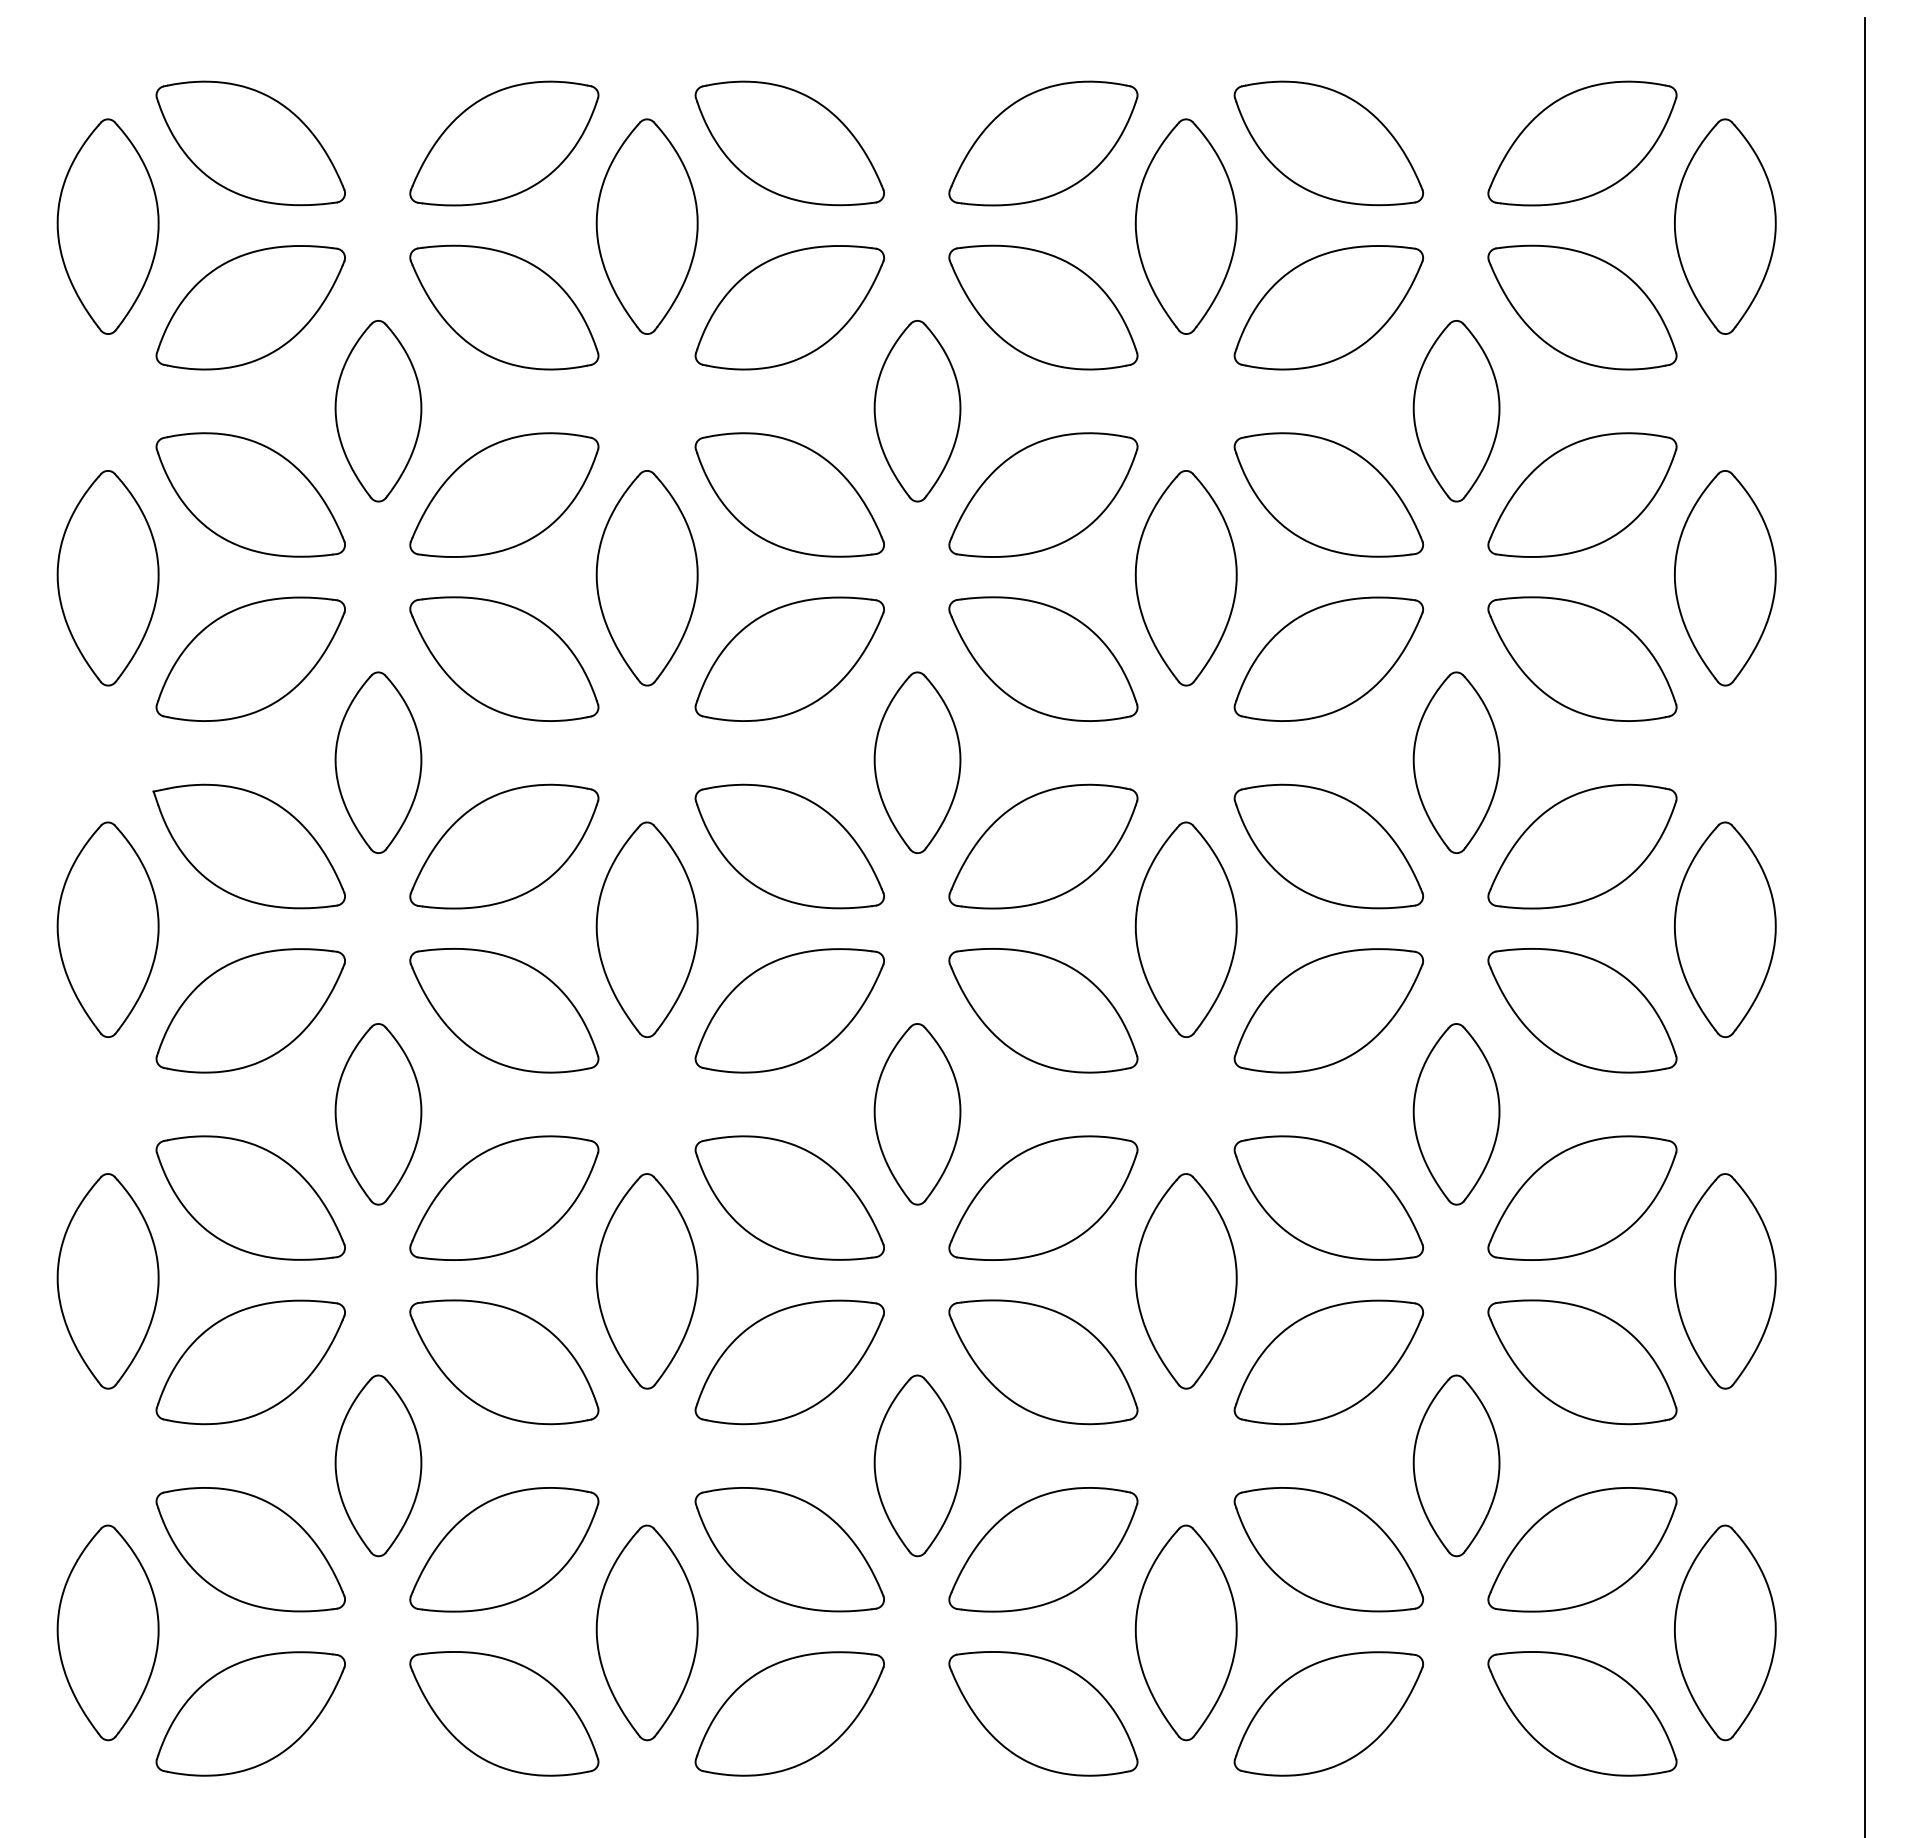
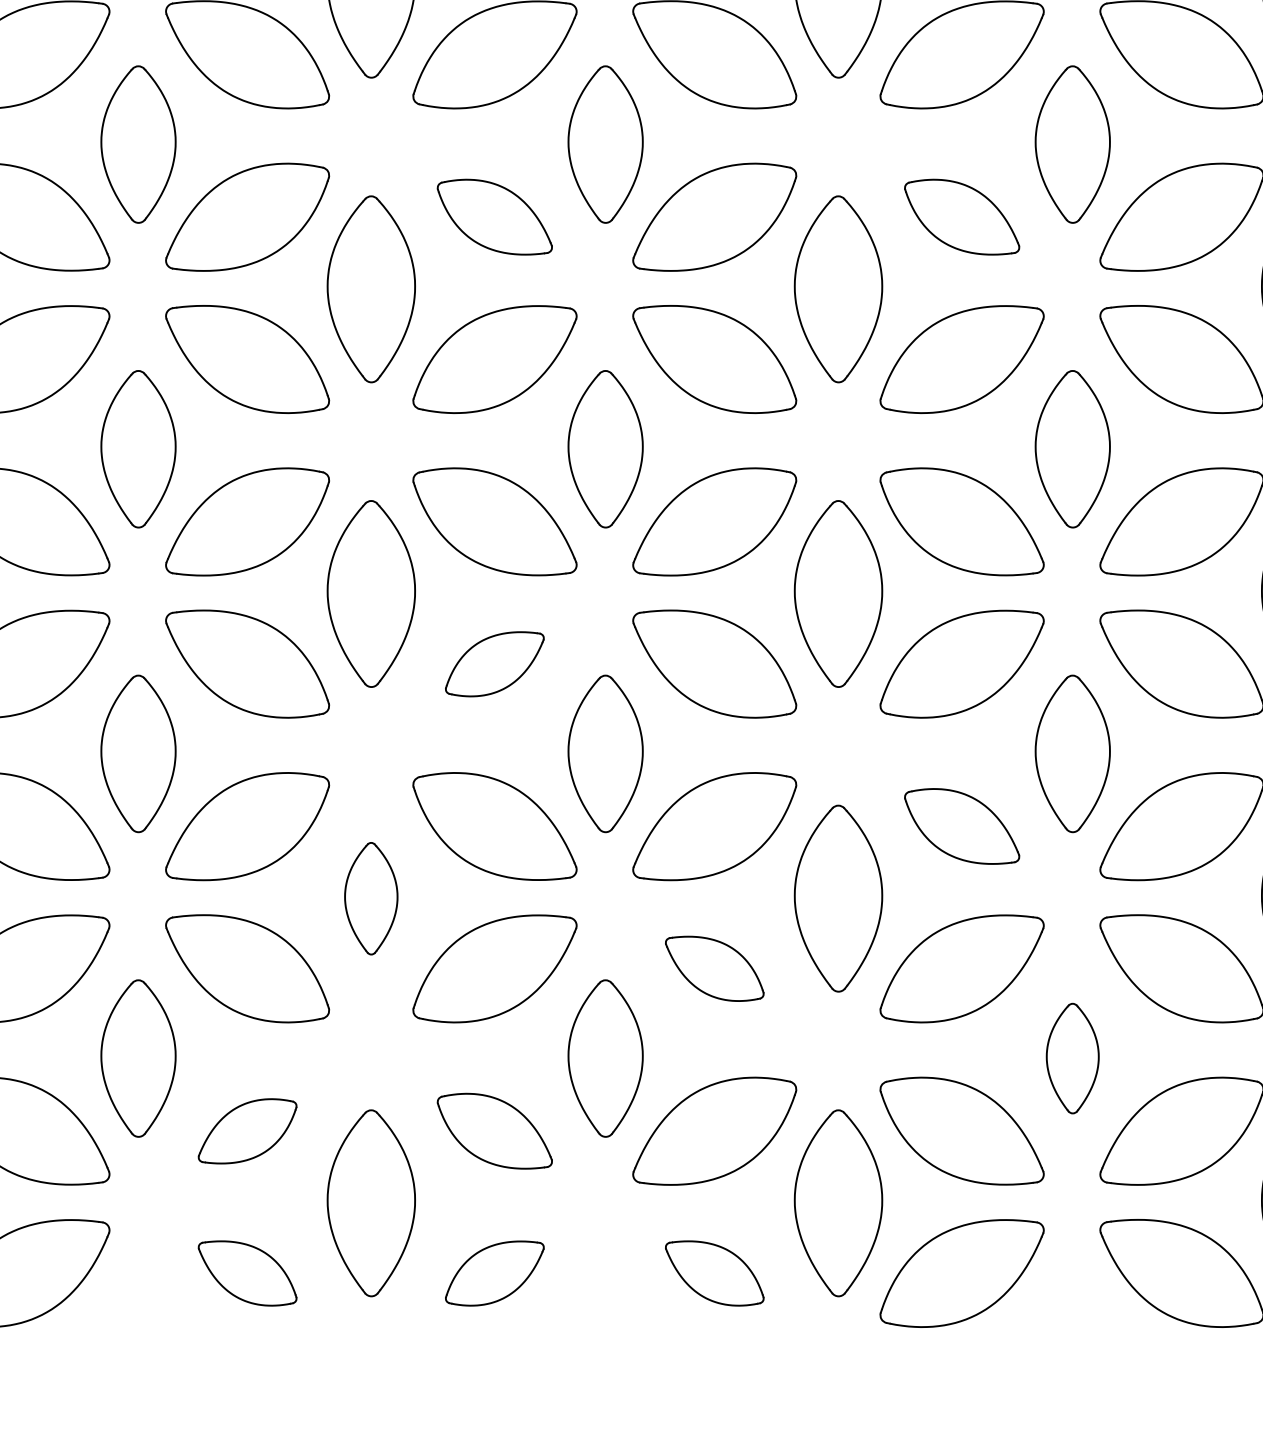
part: (789, 494) -> (494, 216), size x0.7
part: (1328, 494) -> (961, 216), size x0.7
part: (789, 1010) -> (494, 663), size x0.6
part: (1328, 1197) -> (961, 825), size x0.7
part: (646, 1281) -> (370, 898), size x0.6
part: (1043, 1362) -> (714, 968), size x0.6
part: (1456, 1465) -> (1072, 1058), size x0.7
part: (504, 1549) -> (247, 1131), size x0.6
part: (789, 1549) -> (494, 1131), size x0.7
part: (504, 1713) -> (247, 1273), size x0.6
part: (789, 1713) -> (494, 1273), size x0.6
part: (1043, 1713) -> (714, 1273), size x0.6

